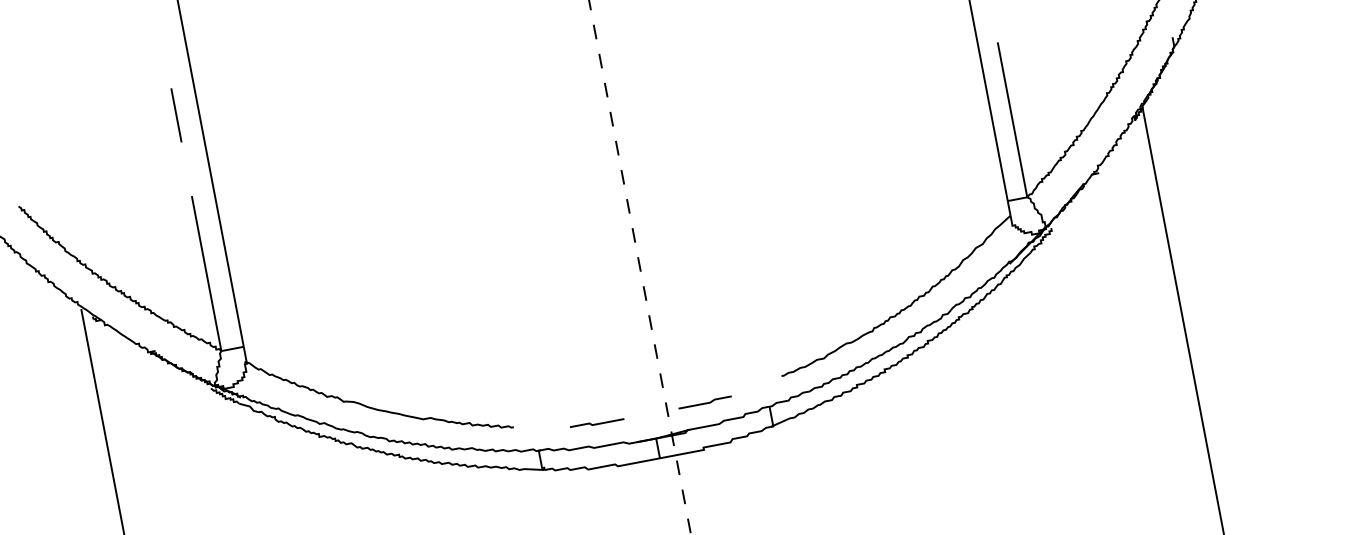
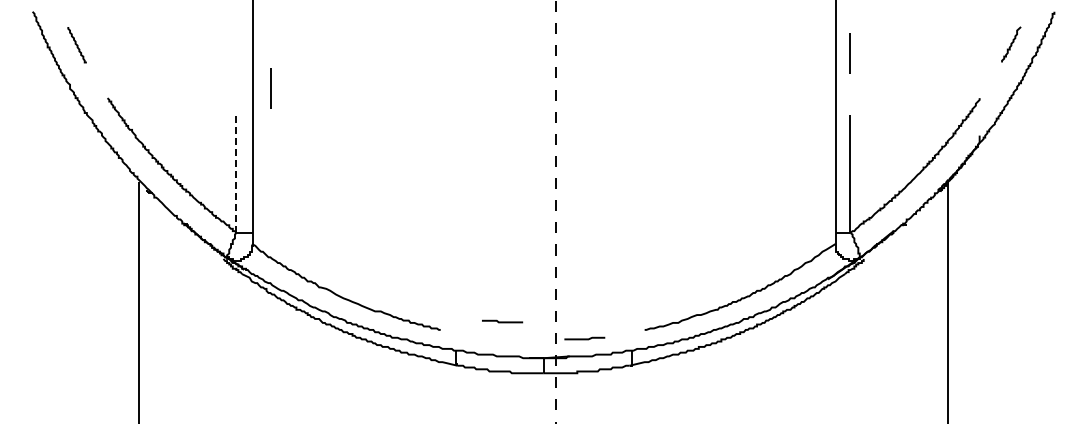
line: (175, 115) -> (270, 88), moved
line: (206, 273) -> (236, 173), solid -> dashed
line: (597, 423) -> (502, 321), moved

